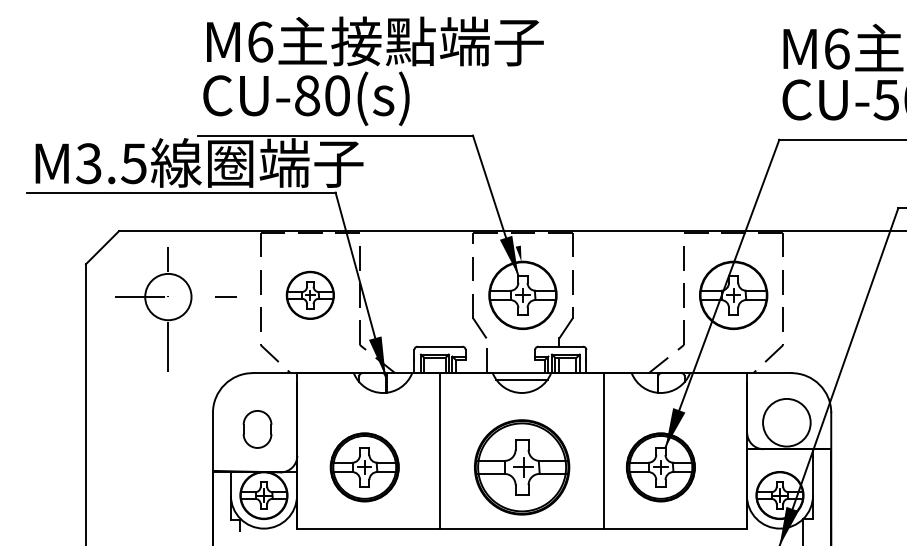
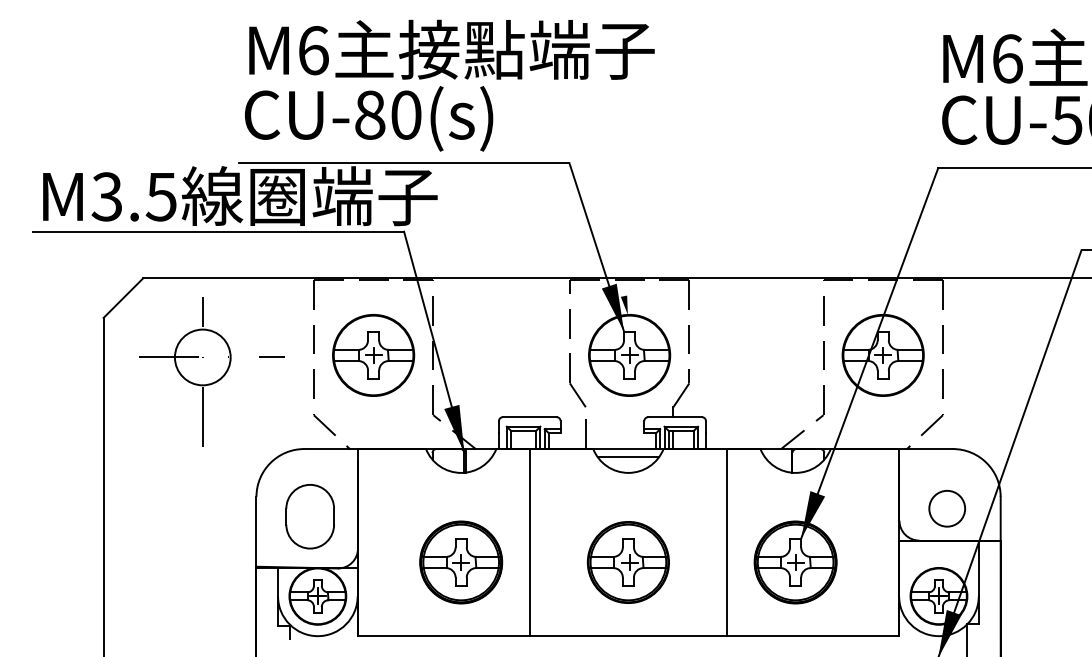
part: (310, 295) -> (373, 355), size x1.43
circle: (787, 422) -> (947, 508), size x0.62
part: (257, 429) -> (309, 516), size x1.43
part: (365, 467) -> (461, 562), moved
part: (521, 467) -> (627, 562), size x0.71

